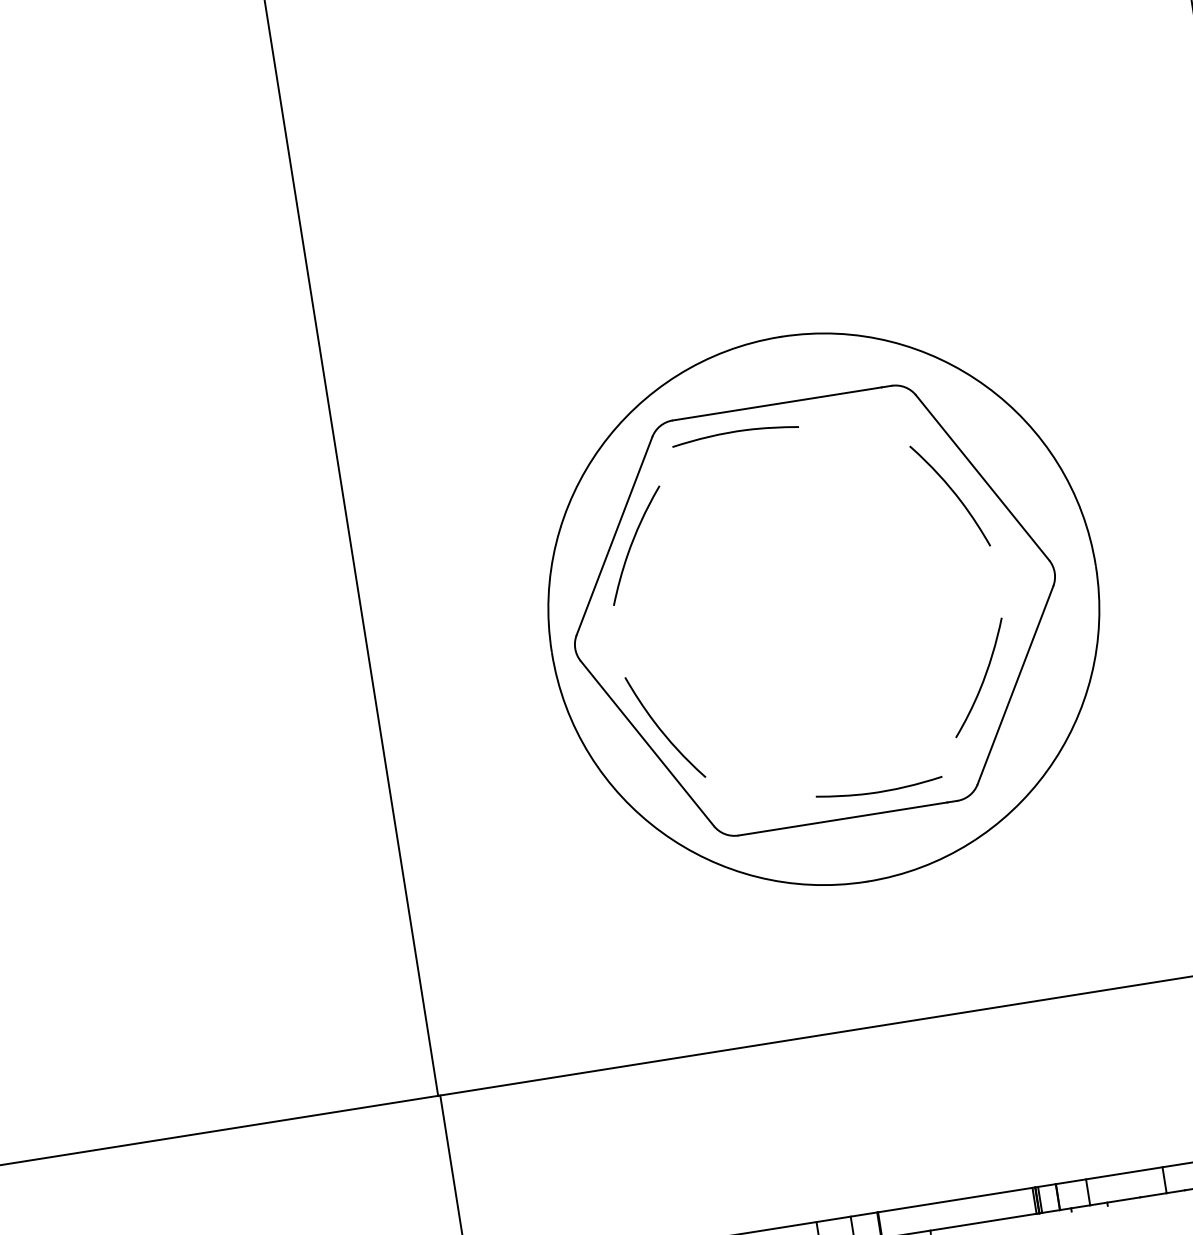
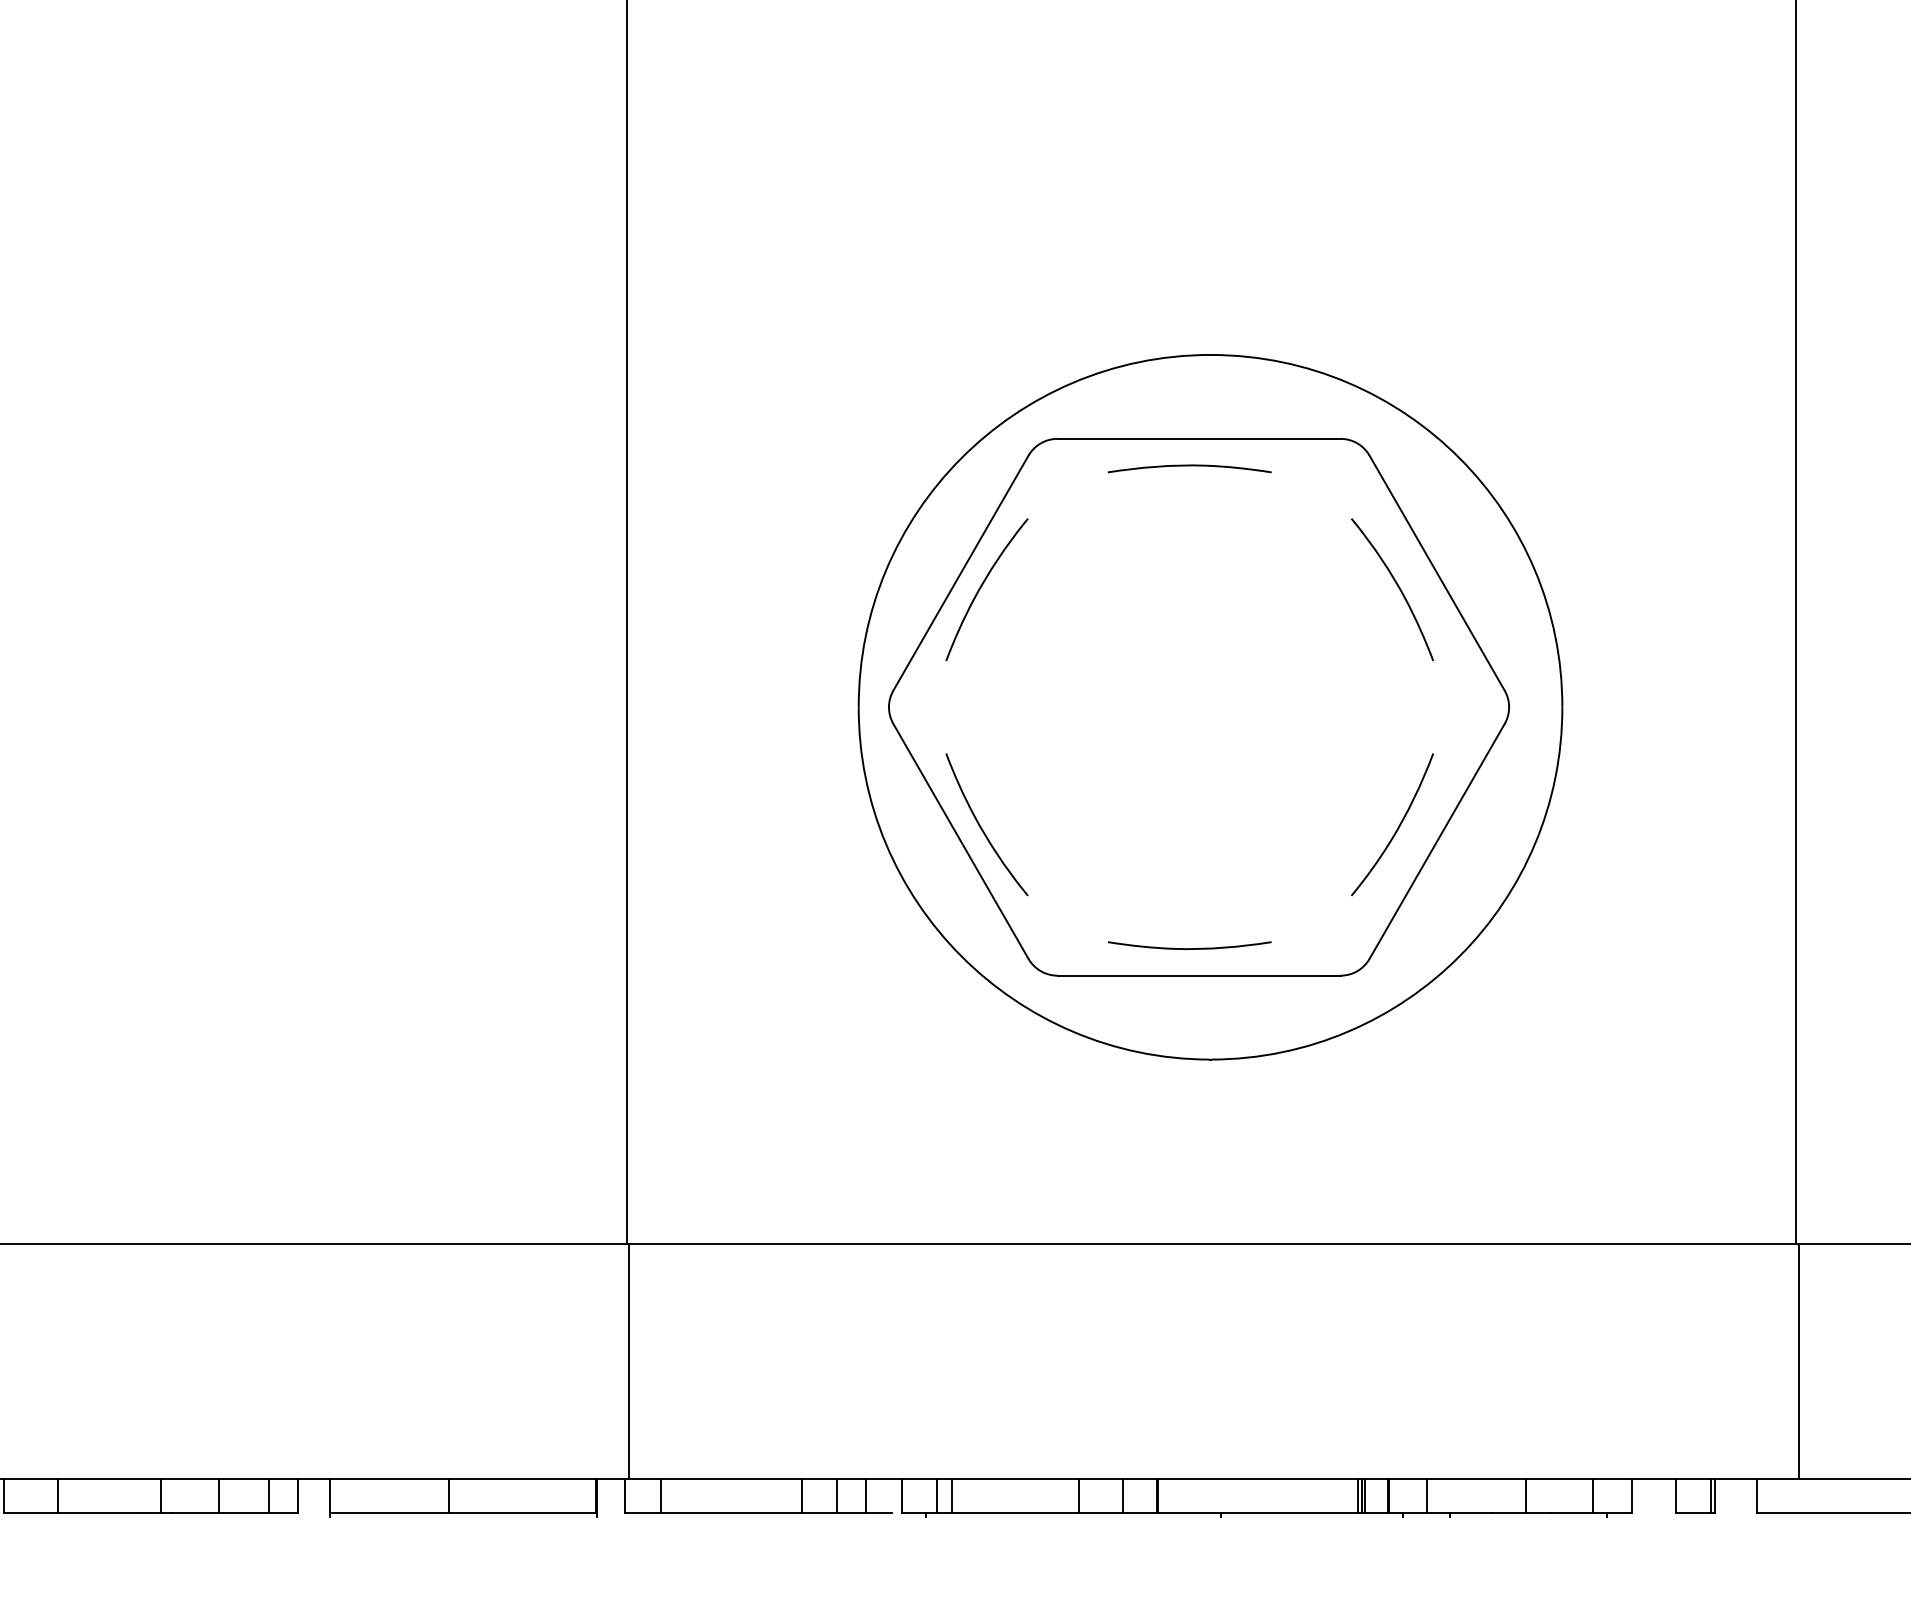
curve: (734, 432) -> (1189, 466), moved
curve: (879, 791) -> (1189, 948), moved

